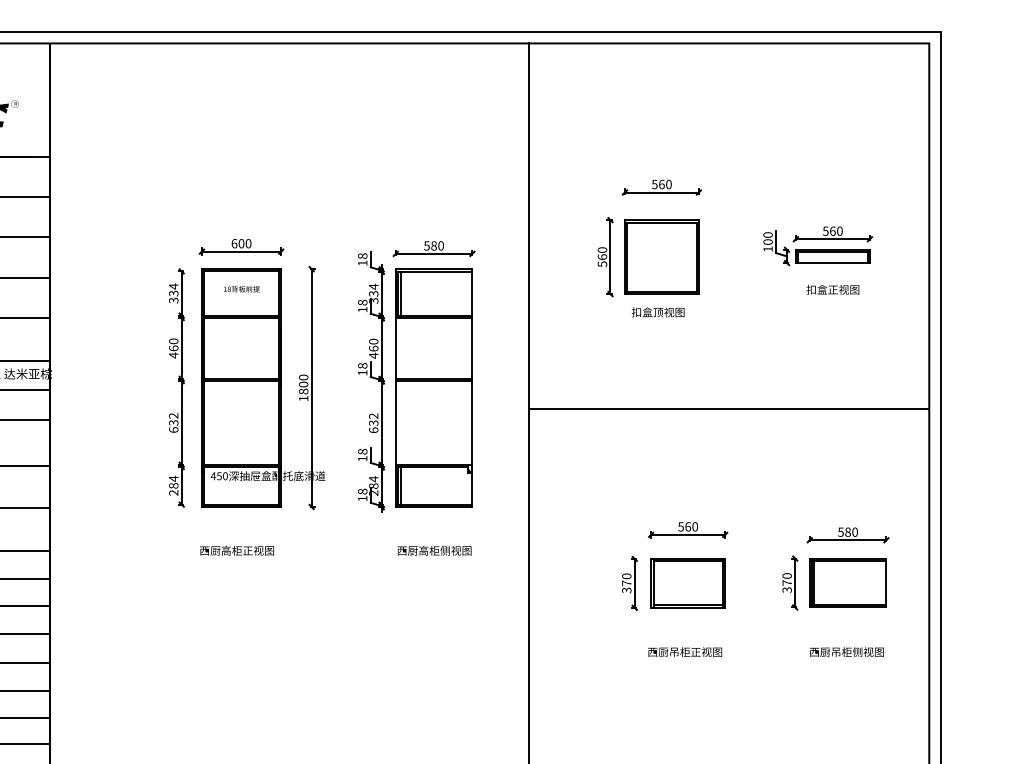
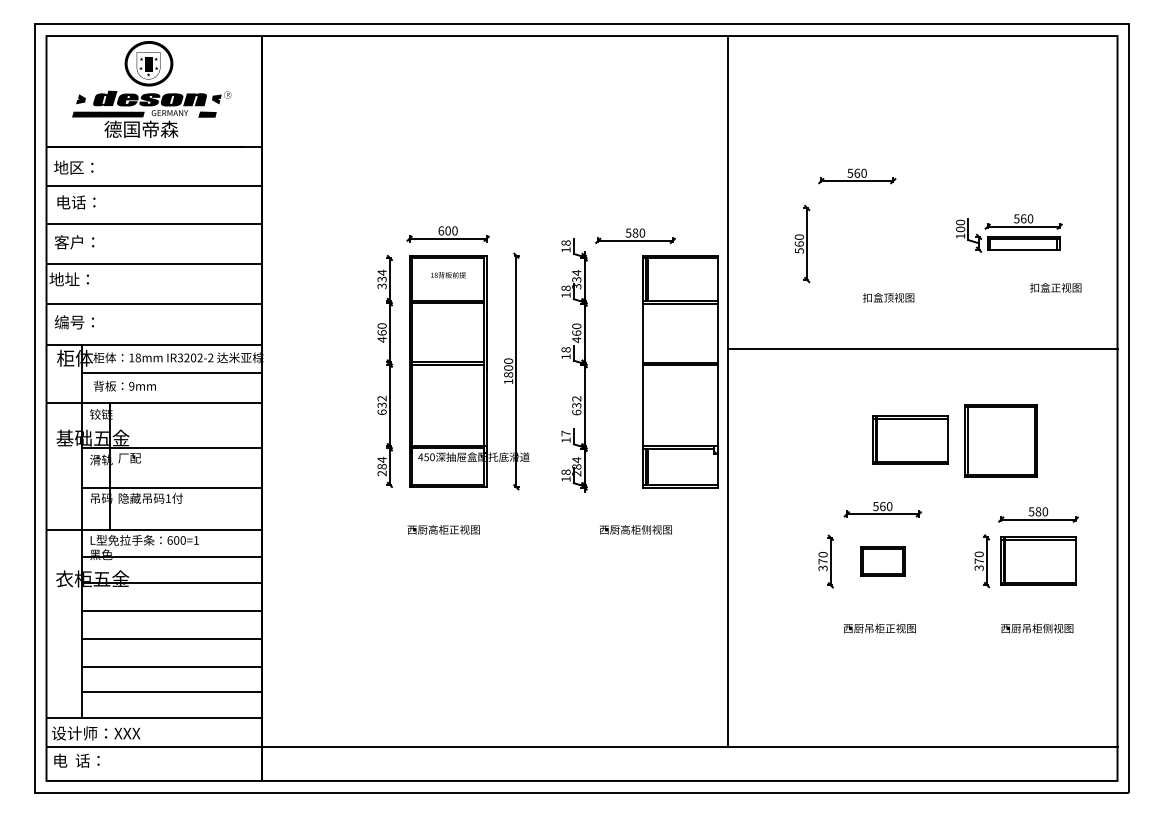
part: (661, 256) -> (1000, 440), moved
text: (832, 289) -> (1055, 287), moved
text: (658, 312) -> (888, 297), moved
part: (434, 388) -> (680, 371), moved
line: (728, 408) -> (922, 349), moved
text: (362, 451) -> (565, 433), 18 -> 17
part: (716, 457) -> (910, 439), added
part: (687, 583) -> (882, 561), size x0.6

